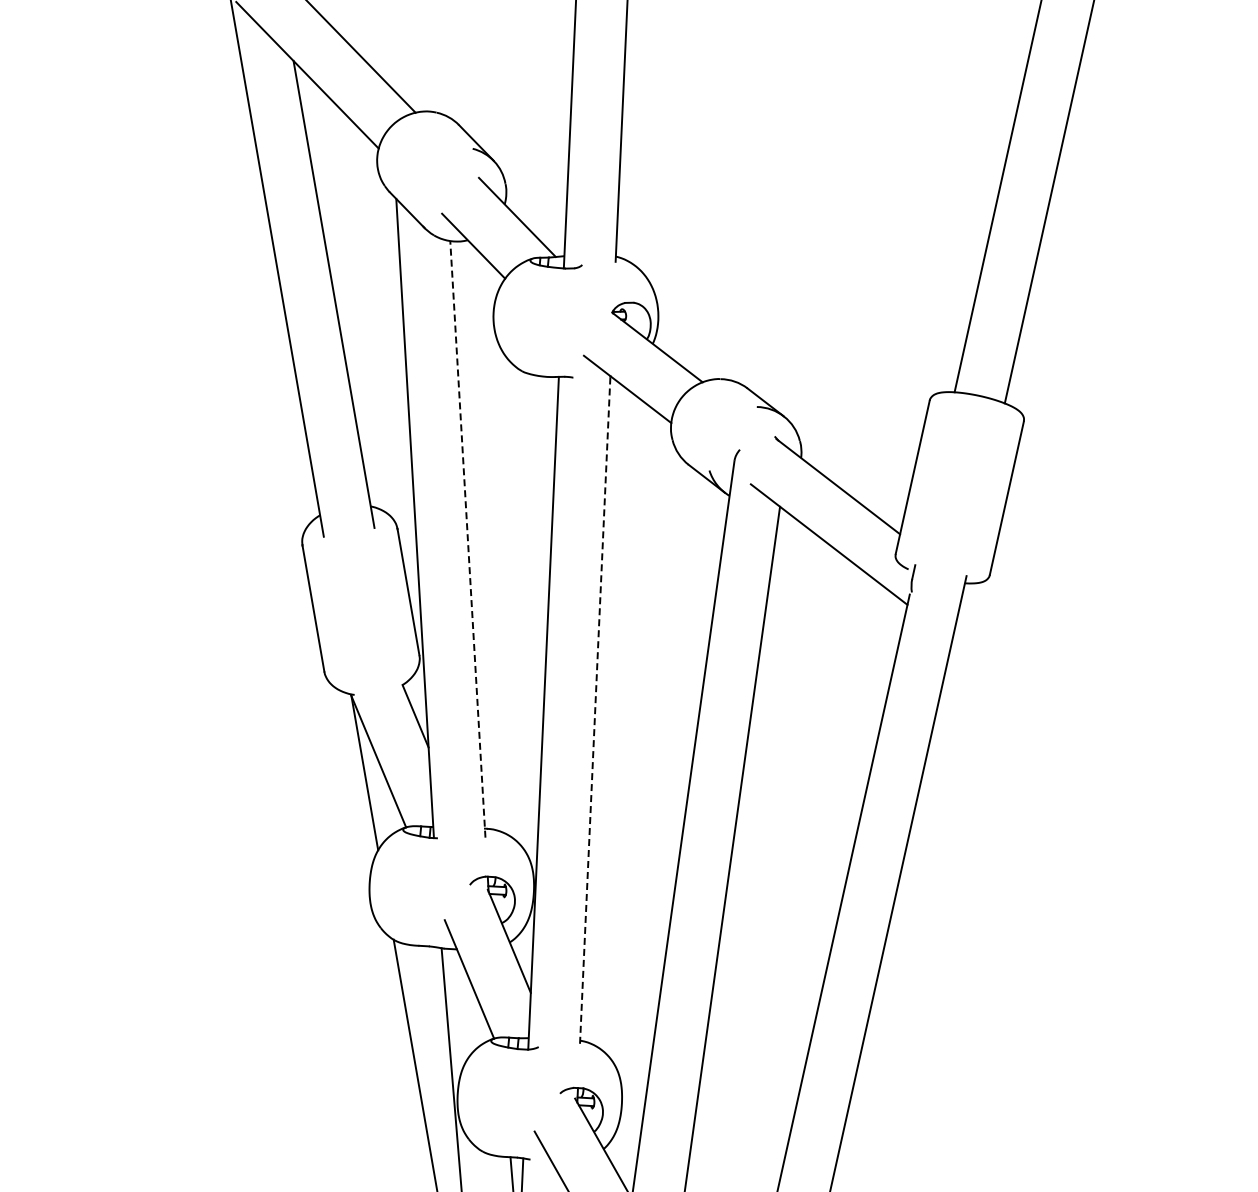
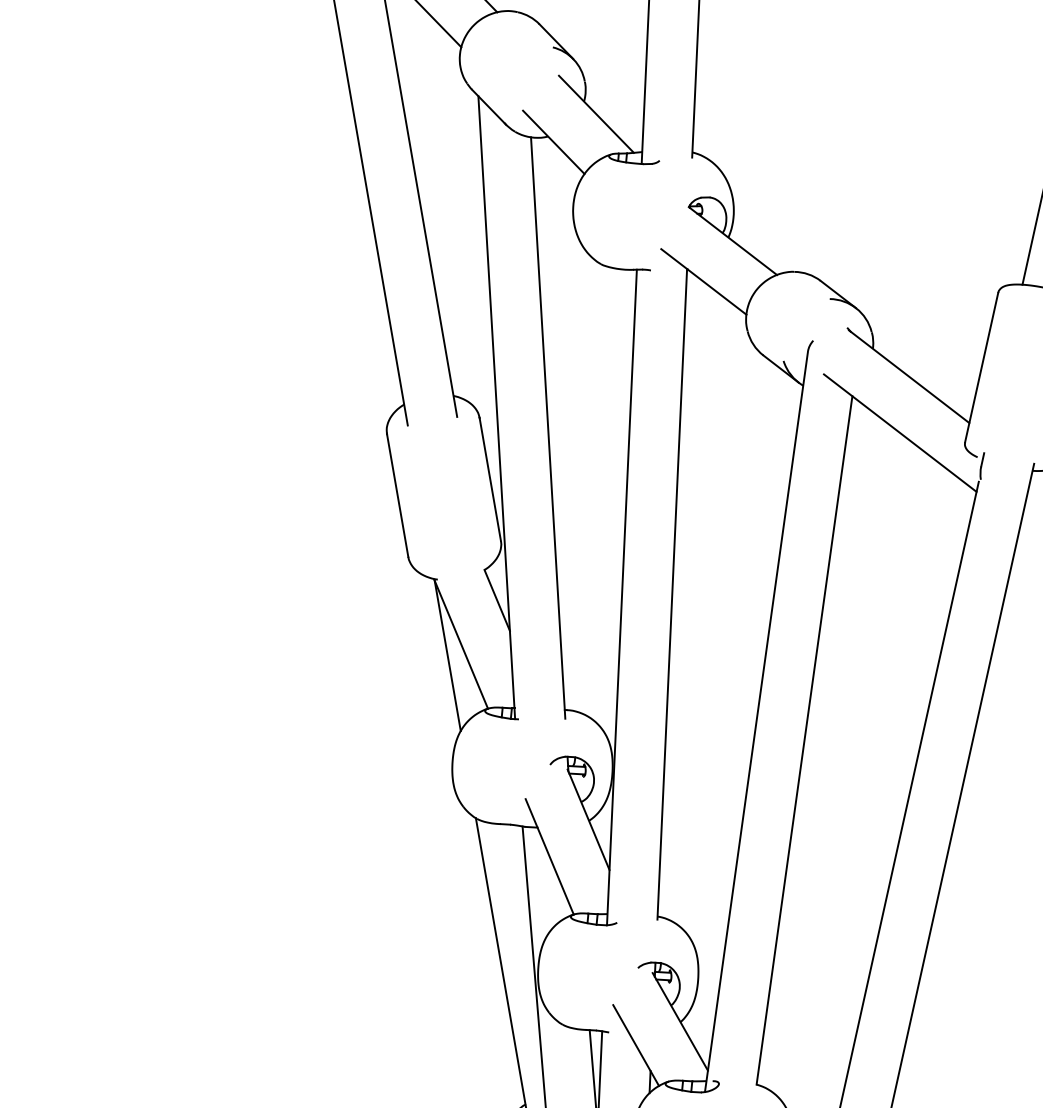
line: (467, 539) -> (547, 428), dashed -> solid
line: (595, 710) -> (672, 594), dashed -> solid

